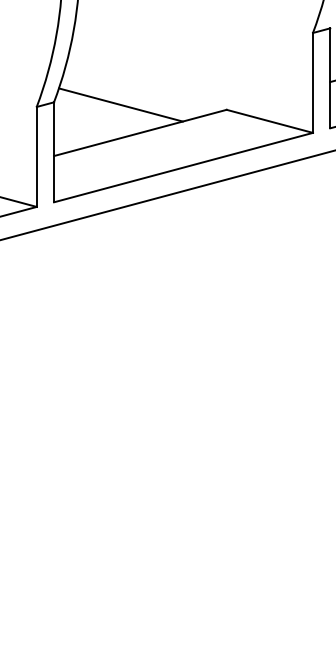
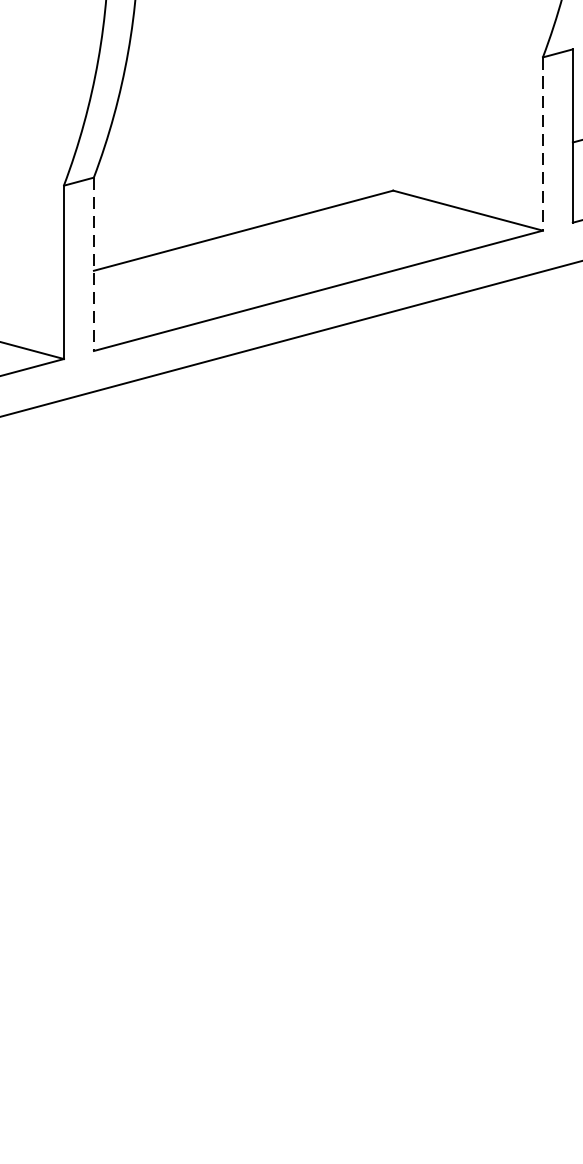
line: (312, 82) -> (542, 143), solid -> dashed
line: (120, 104) -> (209, 181), removed
line: (54, 152) -> (94, 264), solid -> dashed

